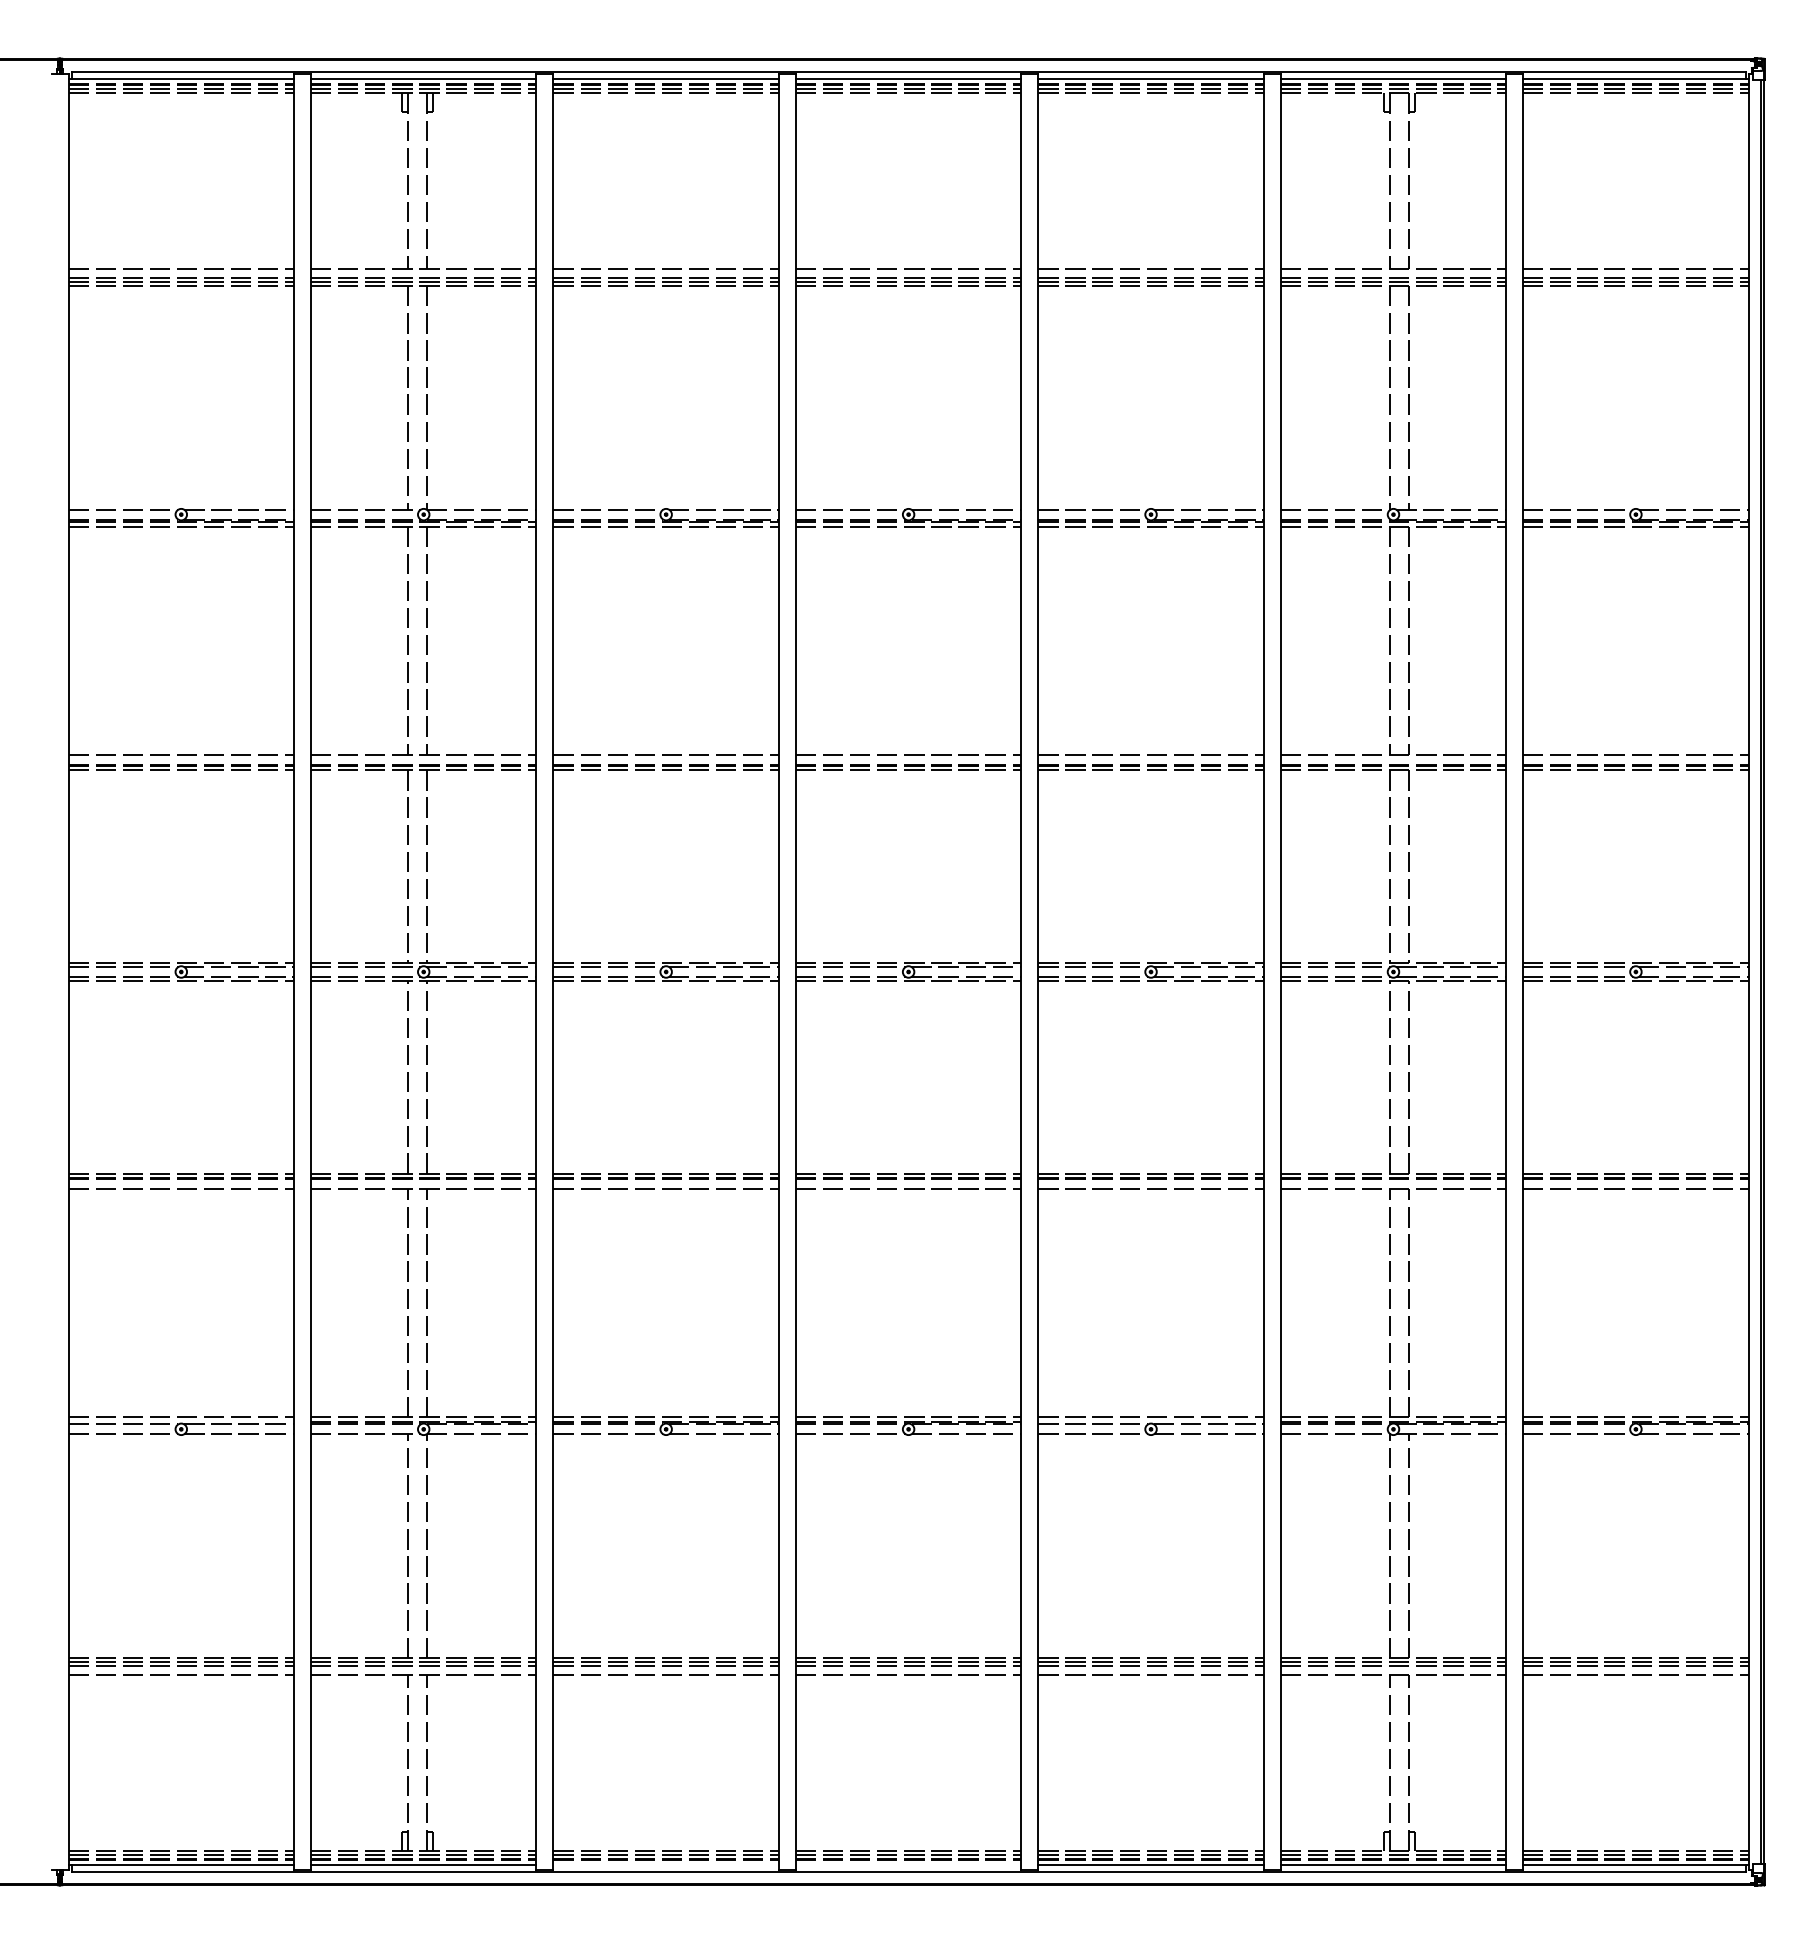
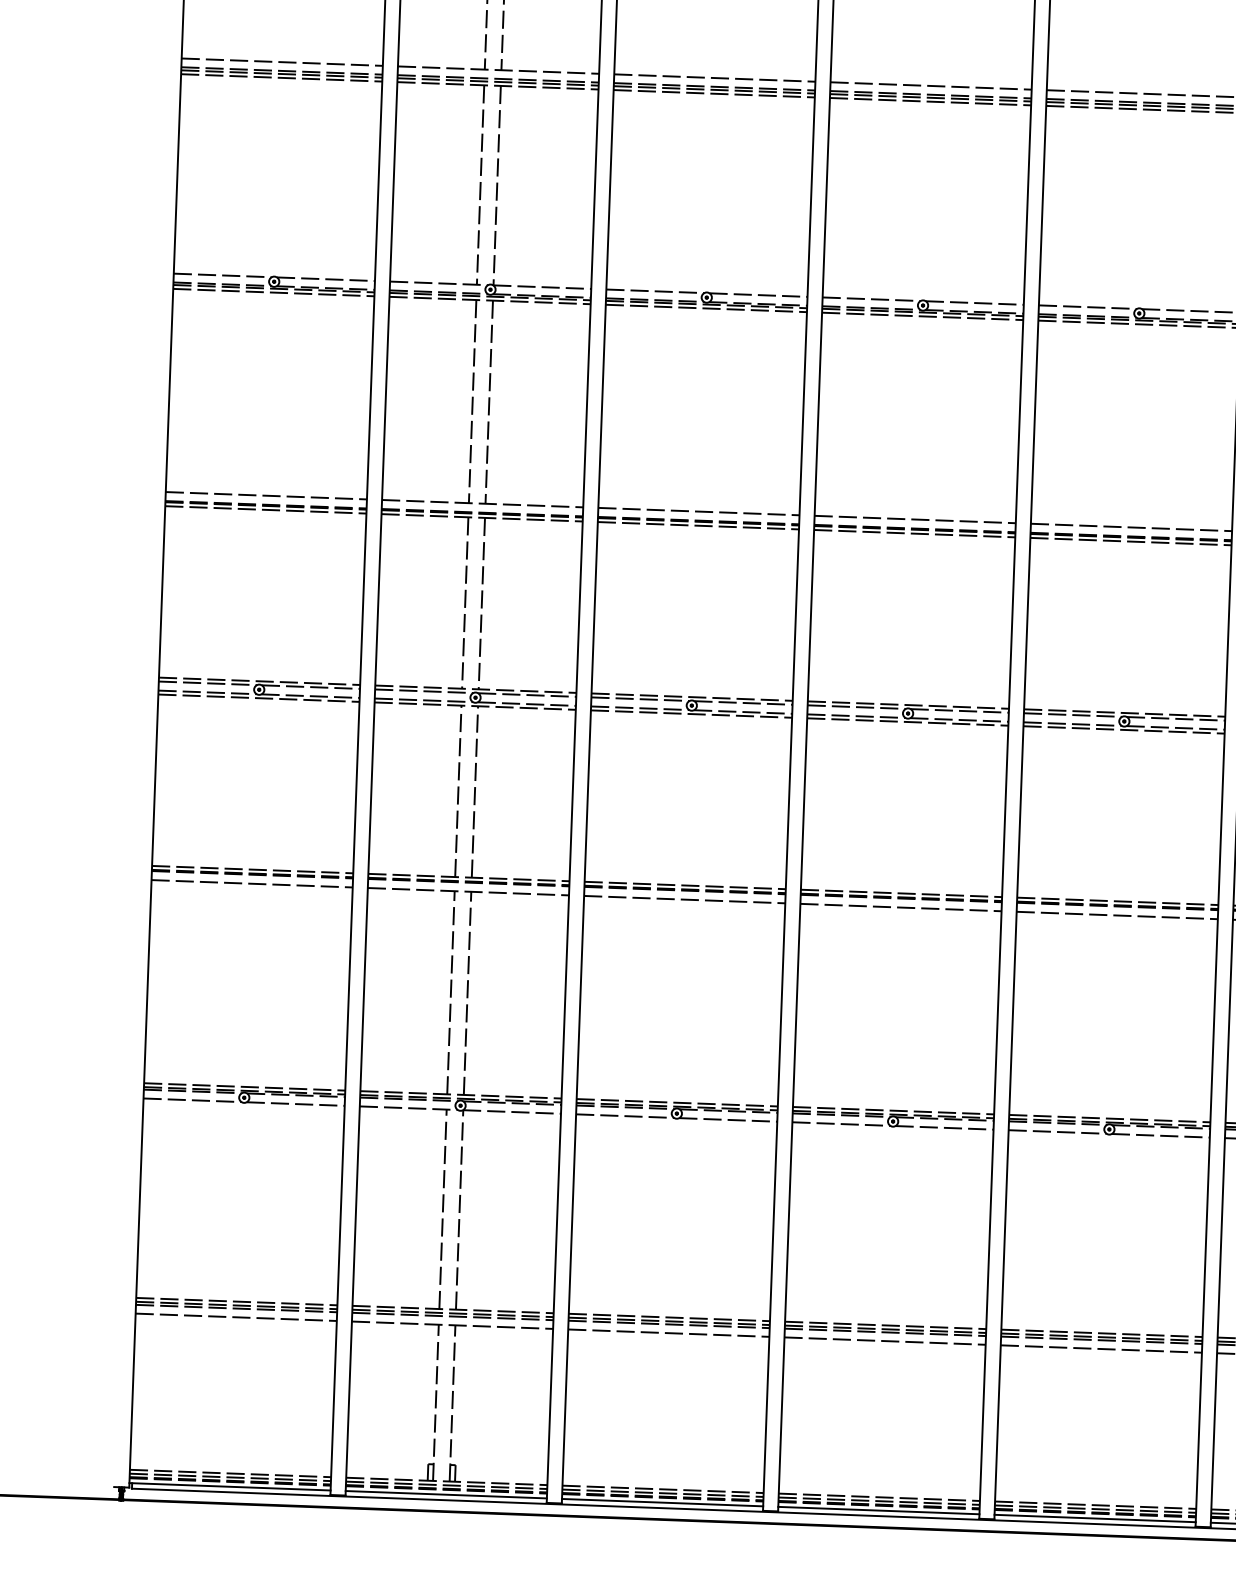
line: (181, 1421) -> (244, 1090), added
line: (1150, 1421) -> (1109, 1122), added
line: (665, 1865) -> (661, 1502), added
line: (908, 1865) -> (878, 1510), added

